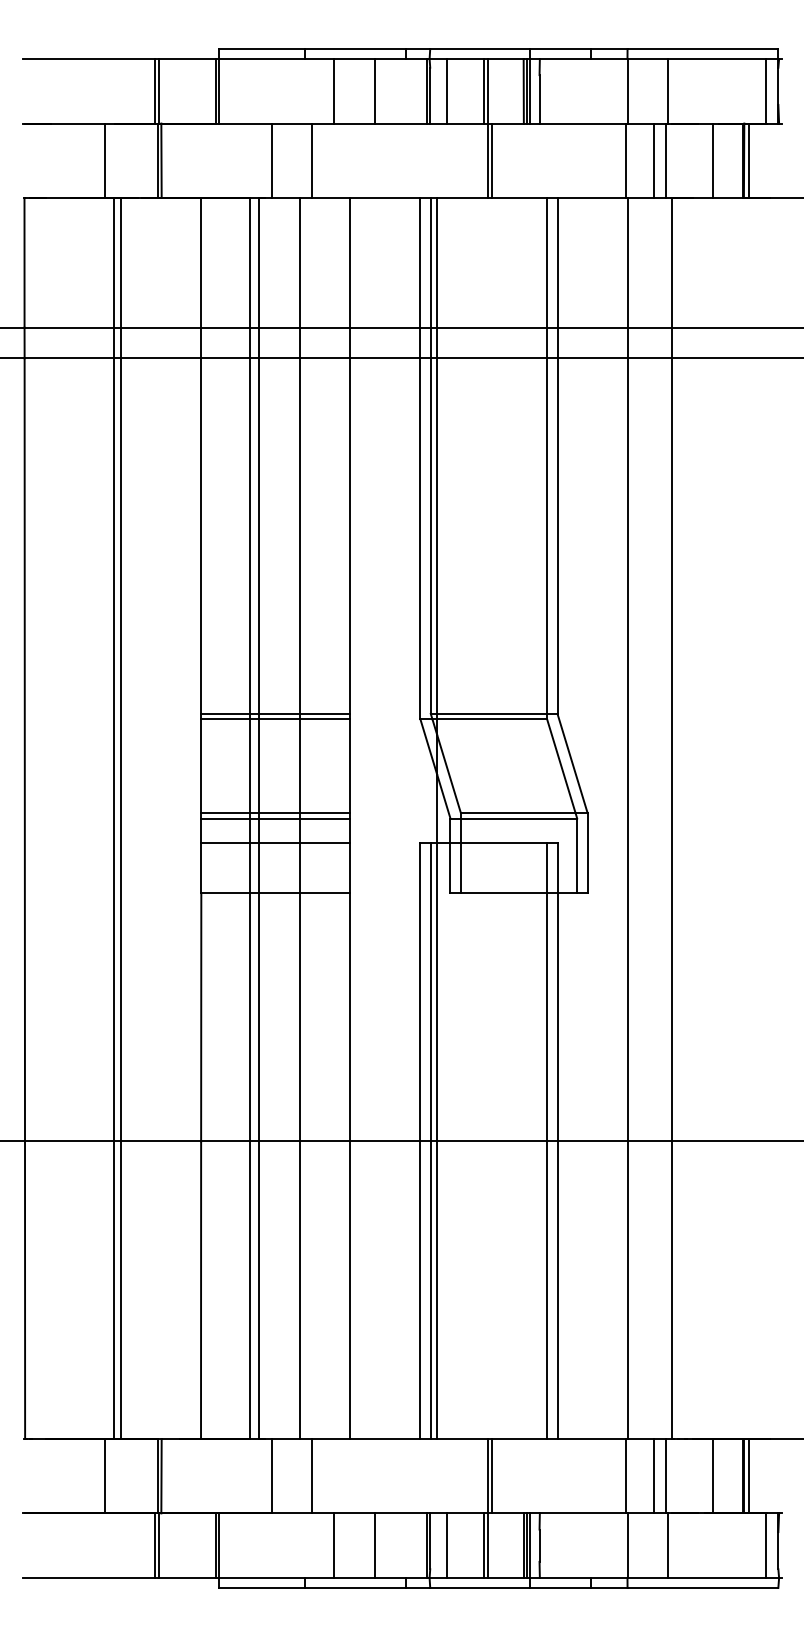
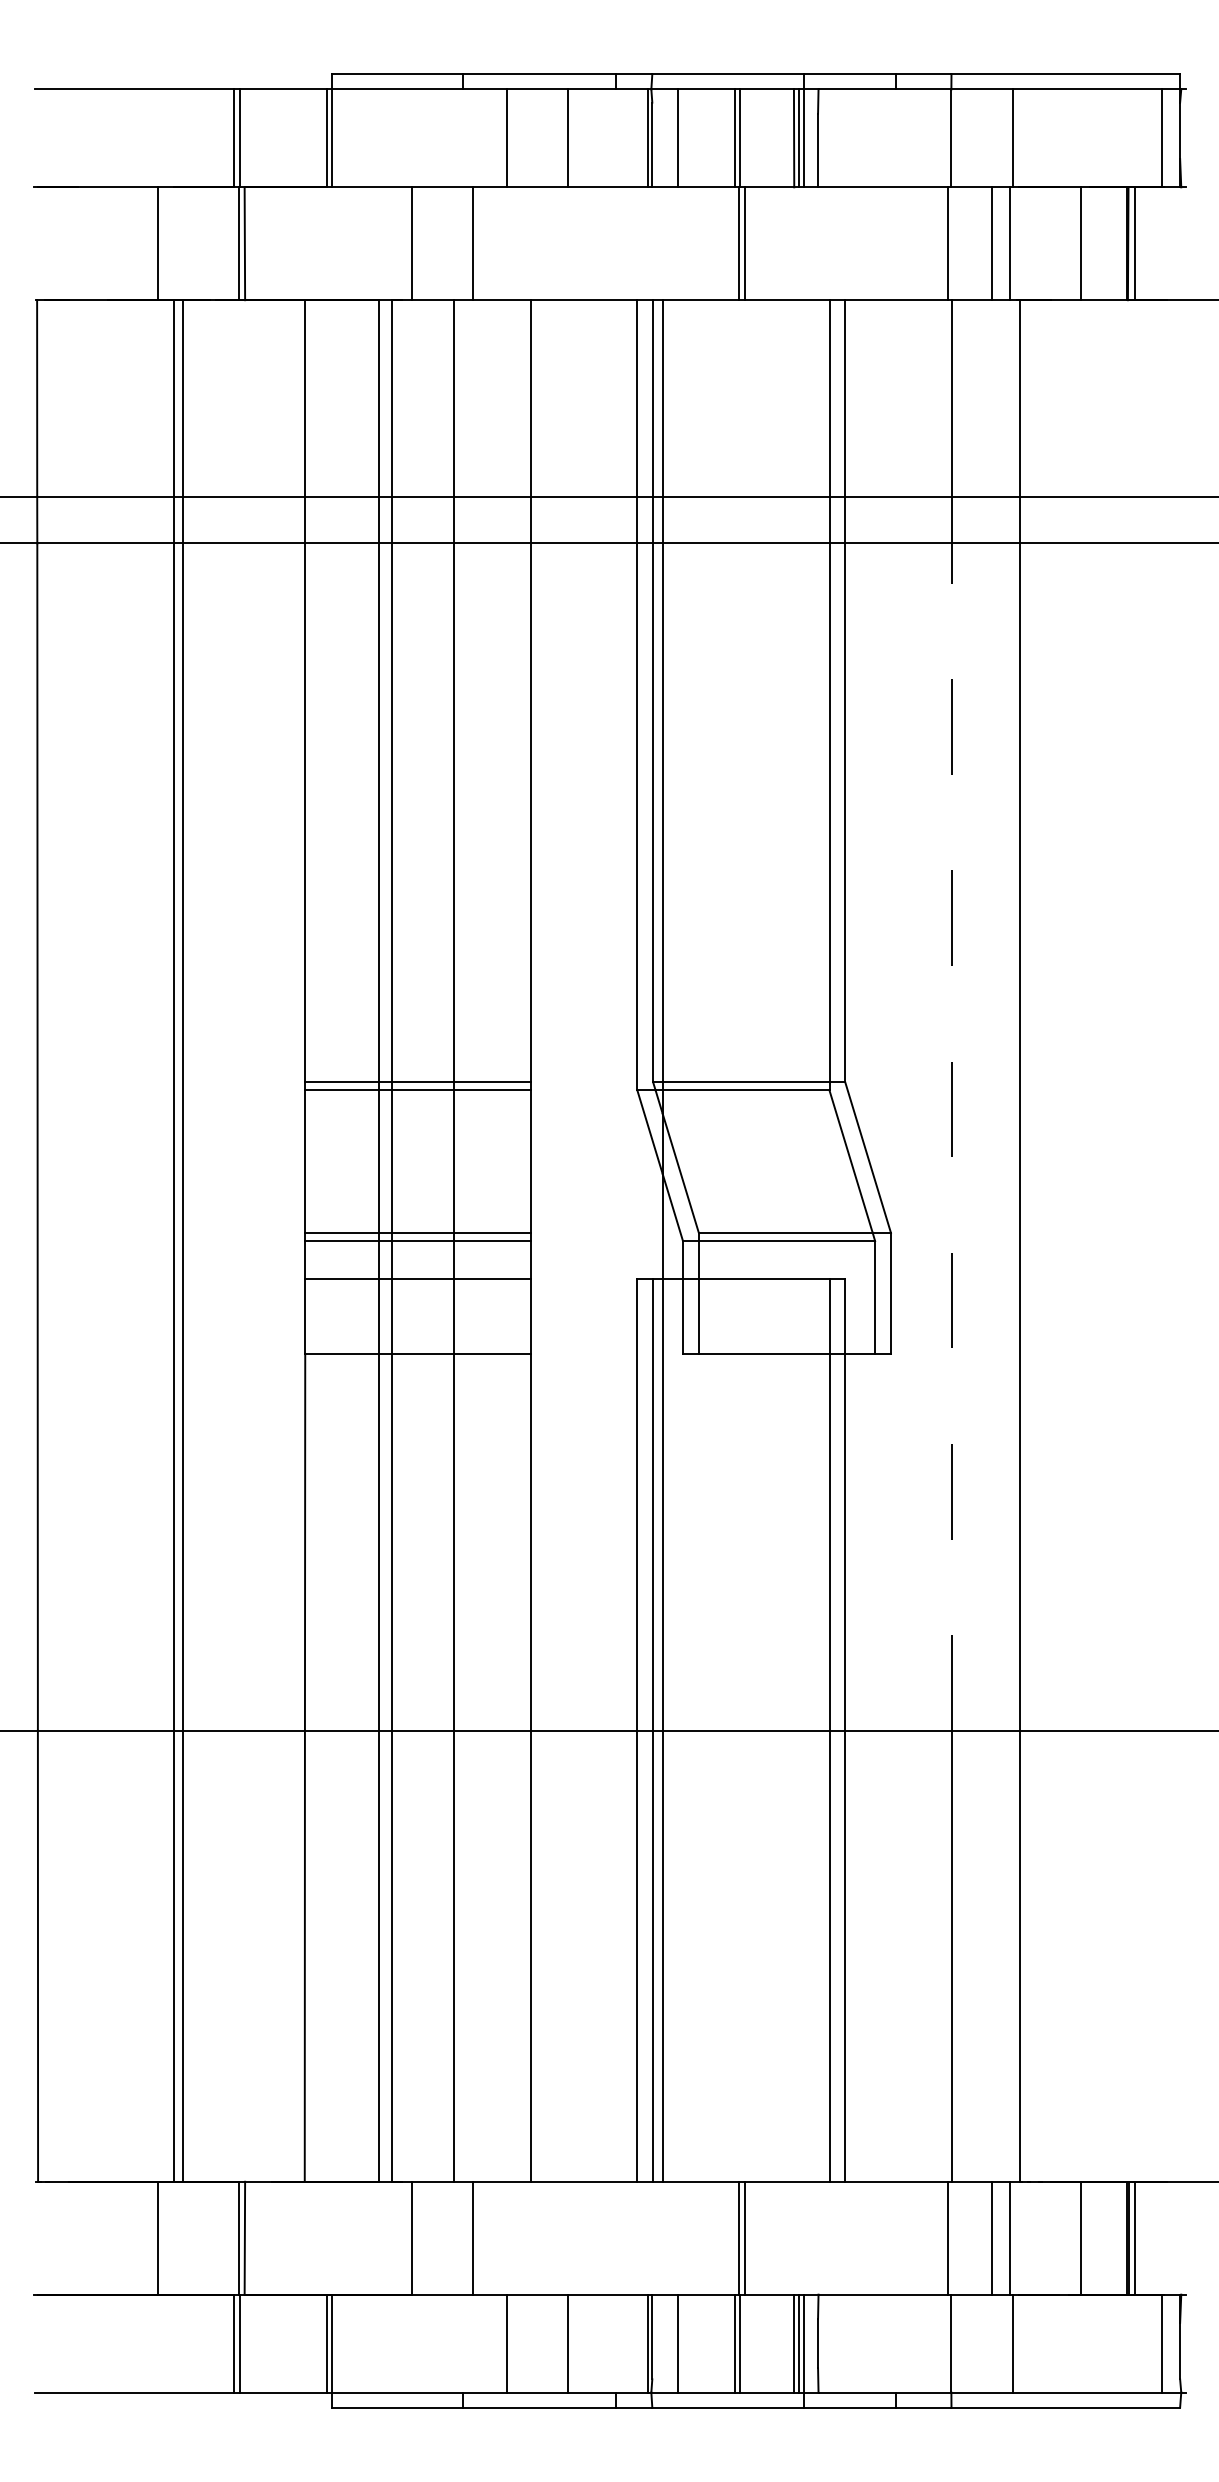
line: (628, 749) -> (952, 1136), solid -> dashed

